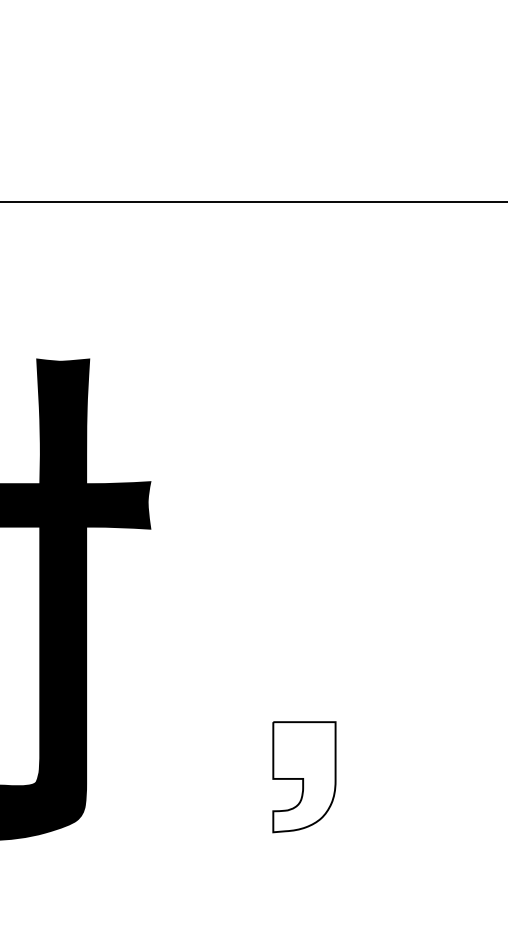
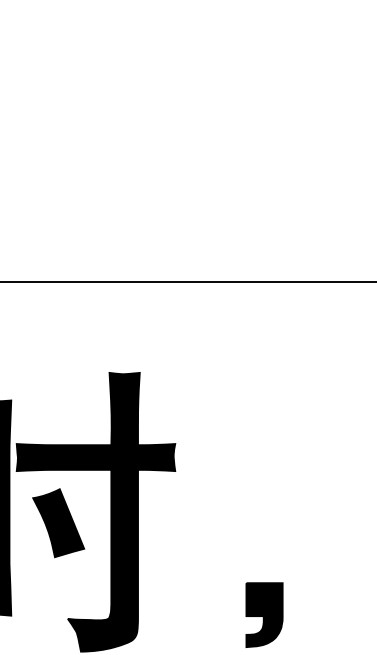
fill: (304, 777) -> (264, 615), added

